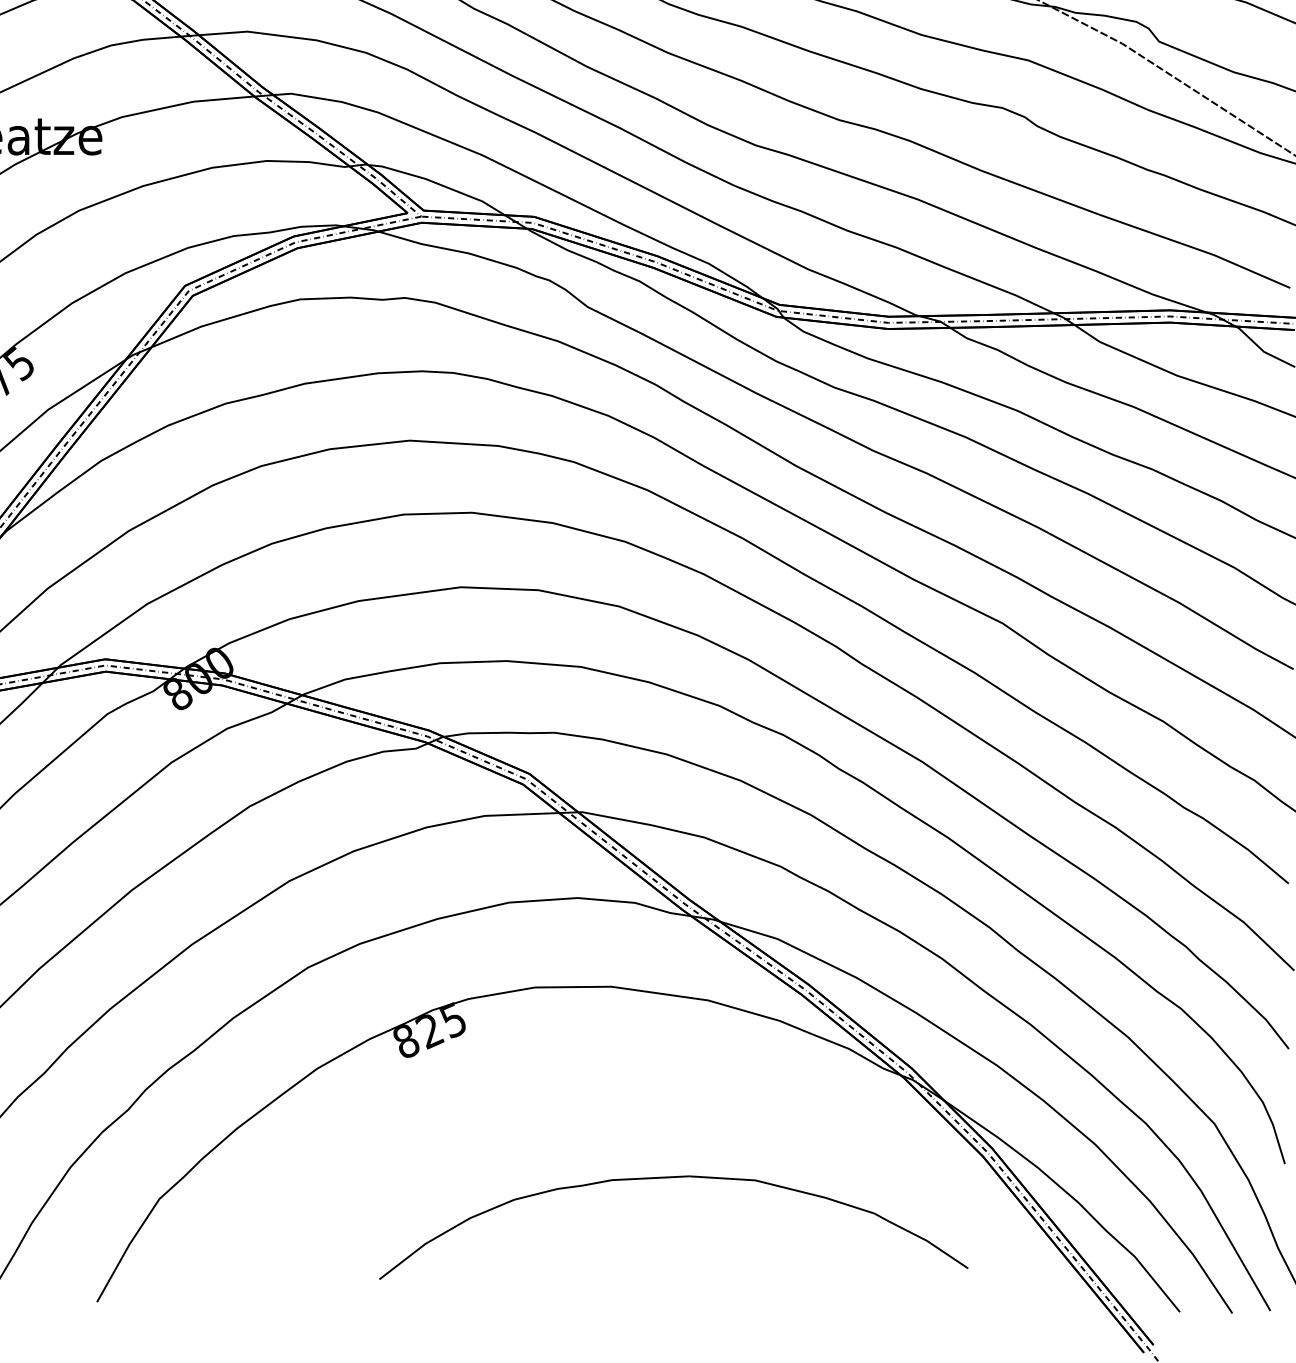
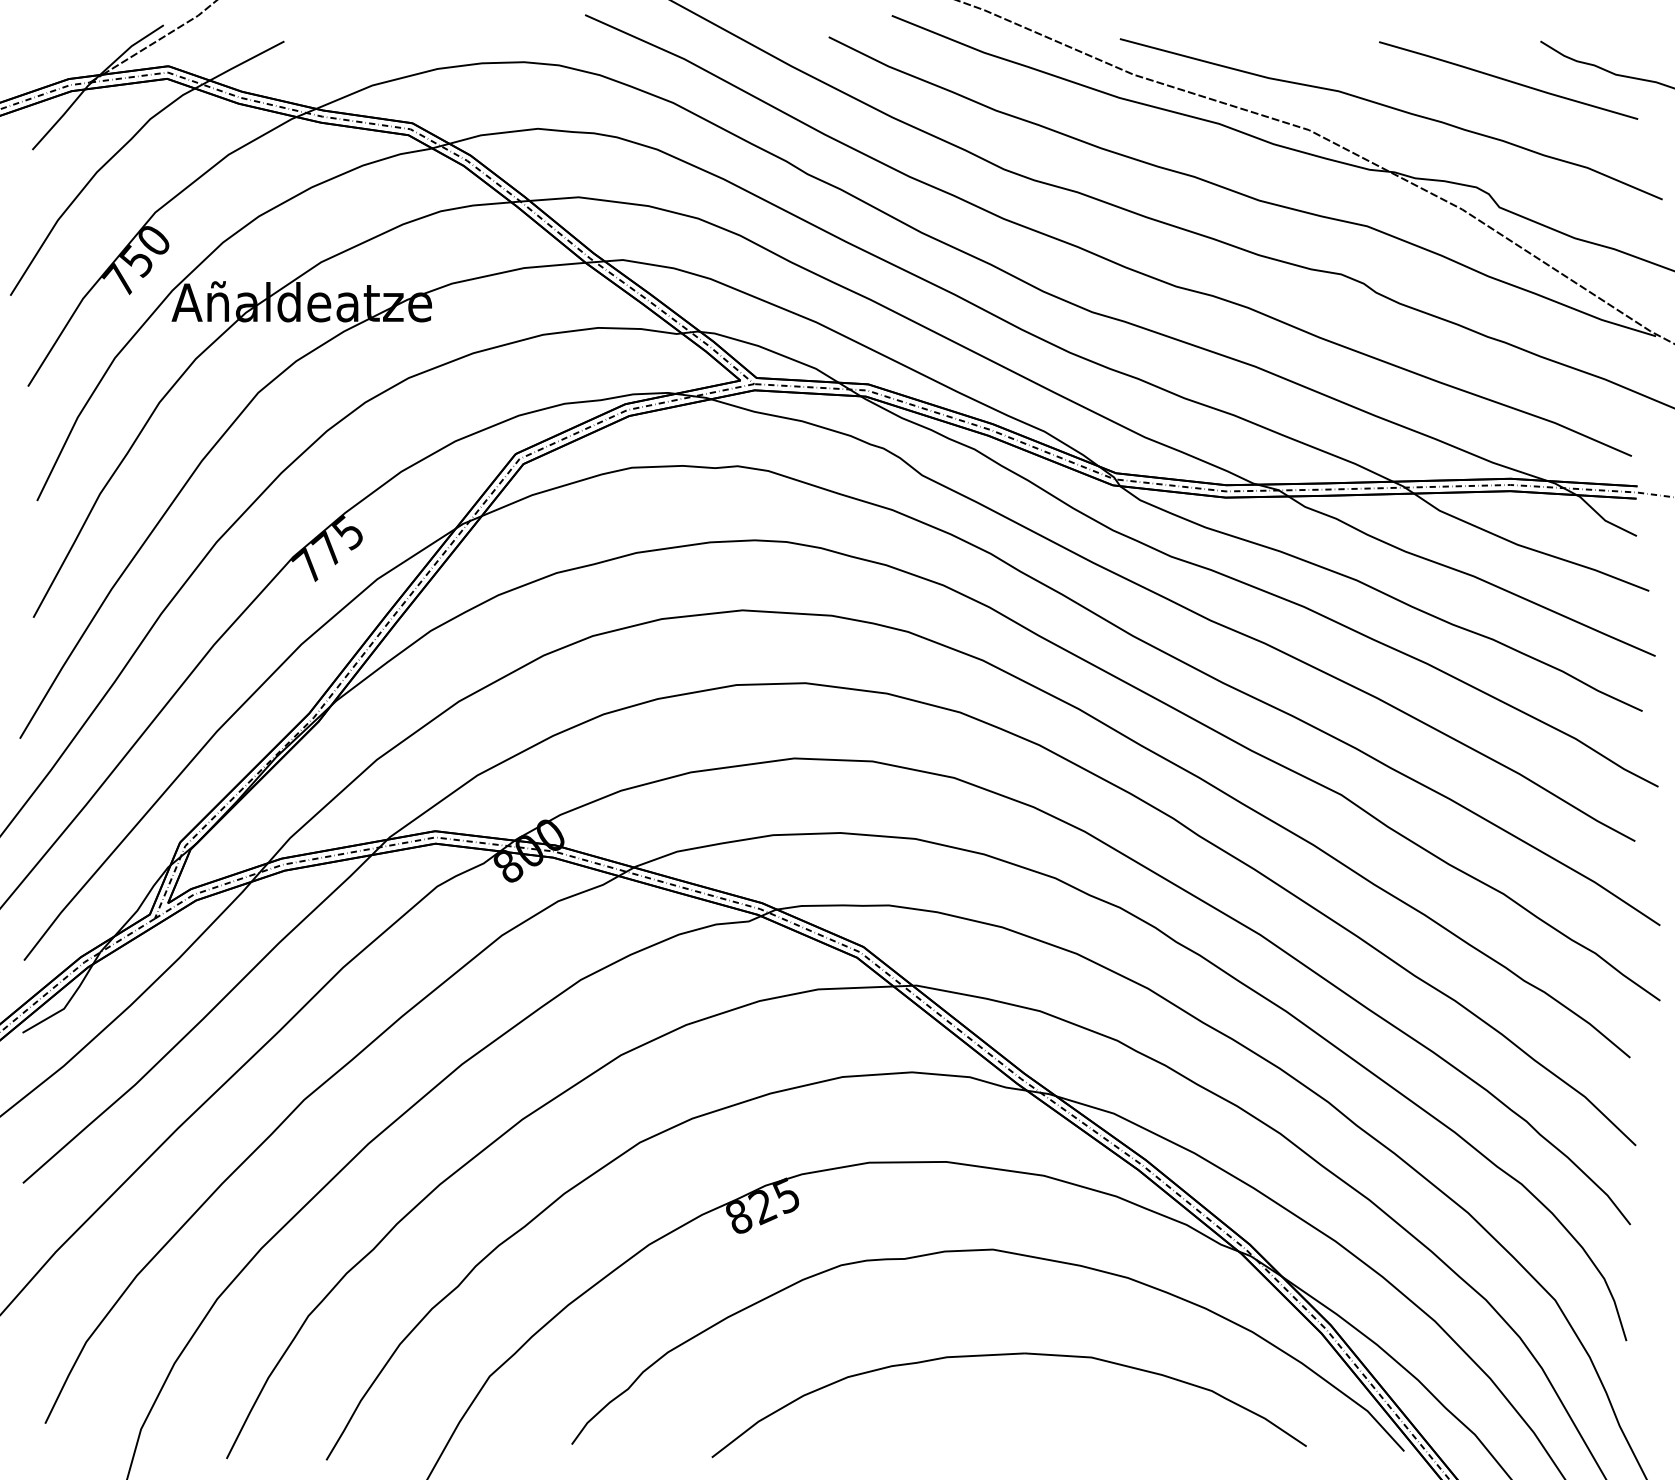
part: (666, 1076) -> (1001, 1252), added

